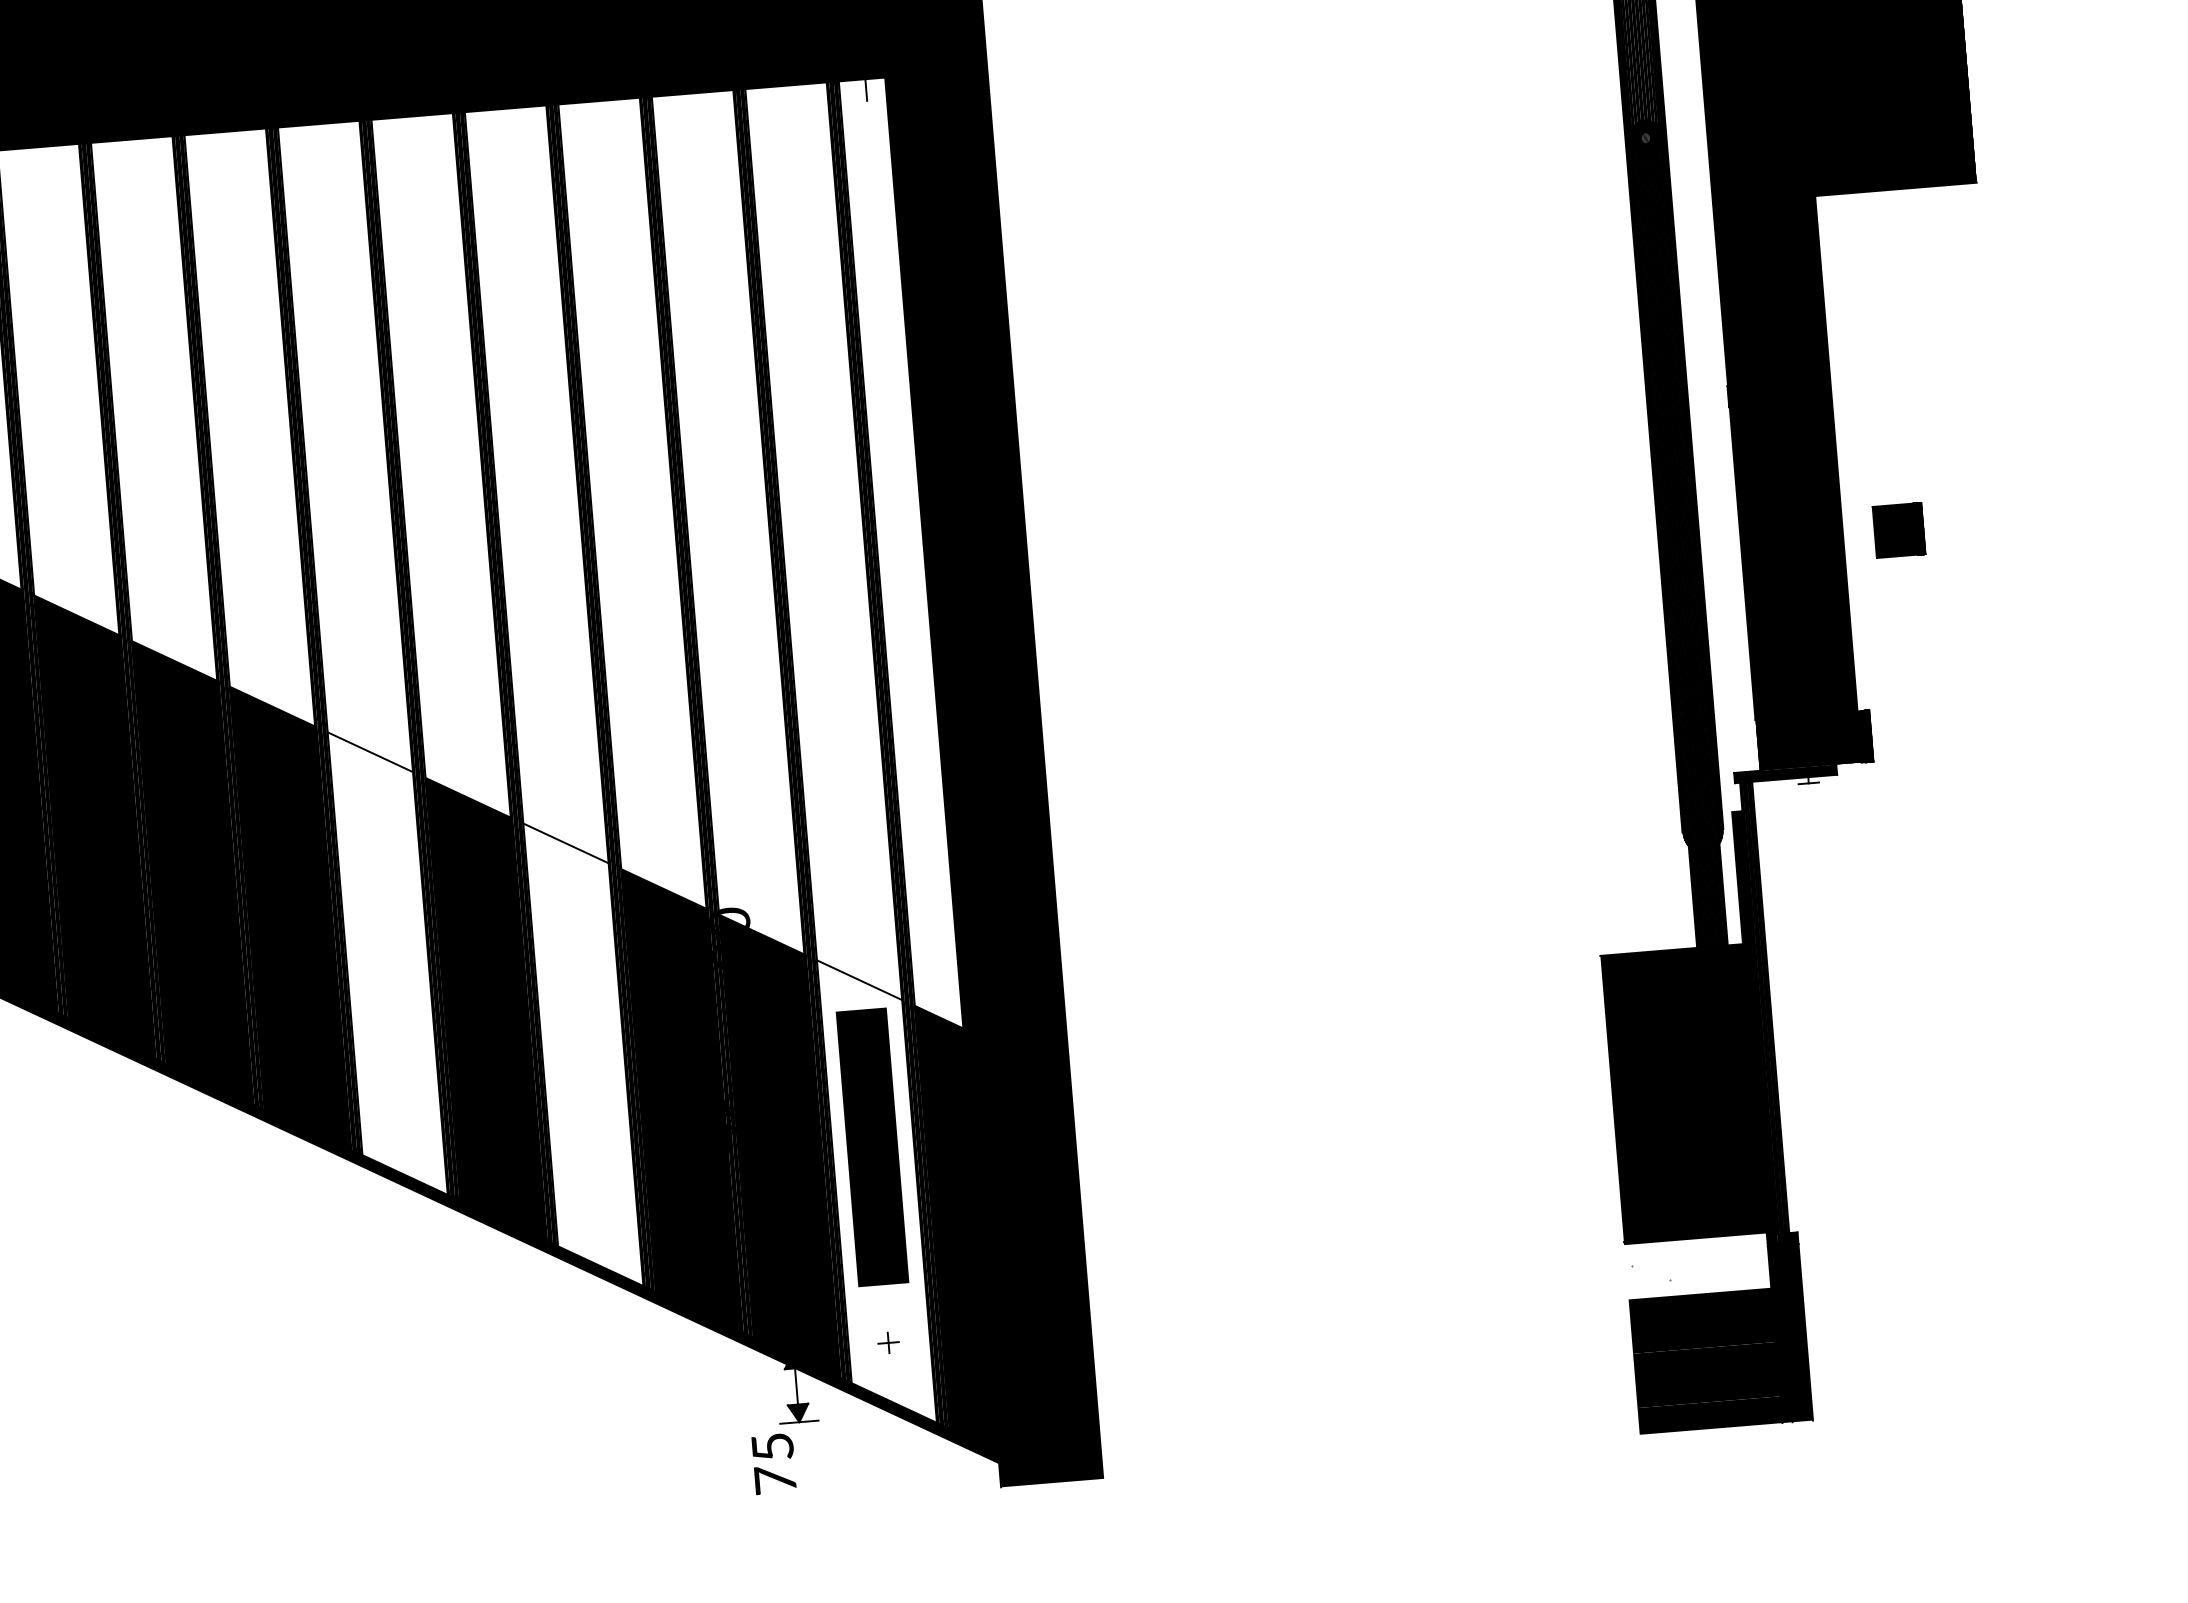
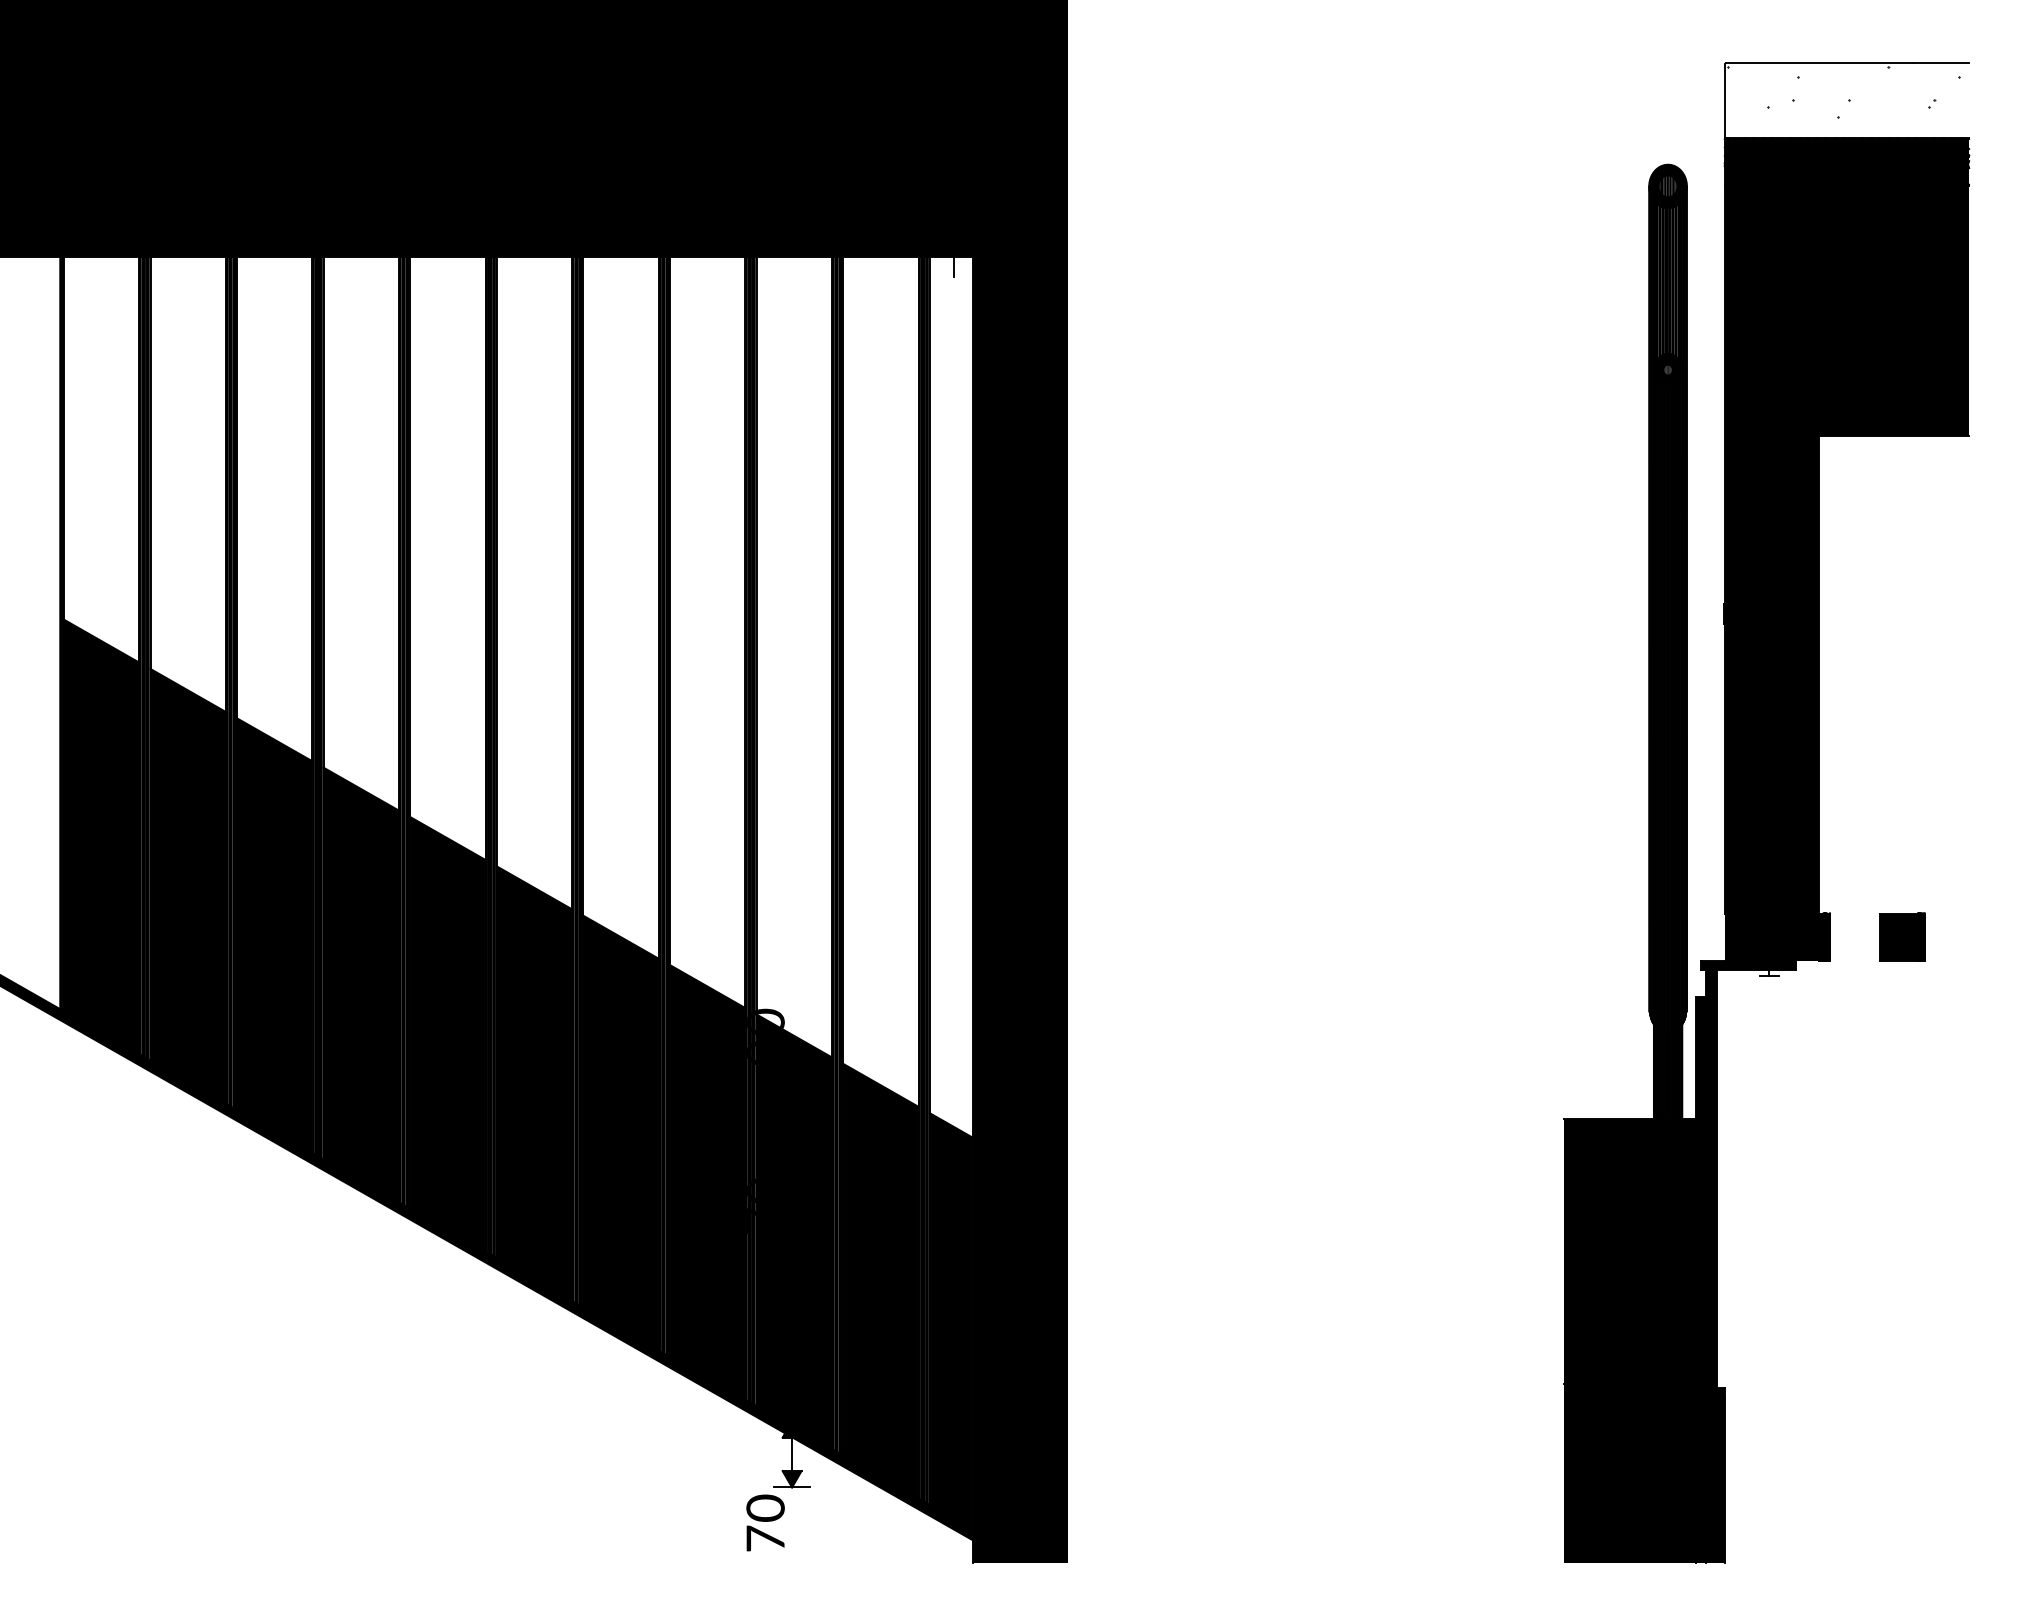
part: (1899, 529) -> (1902, 936), moved
fill: (387, 963) -> (447, 1034), added
fill: (582, 1054) -> (620, 1132), added
fill: (876, 1190) -> (880, 1280), added
fill: (1697, 1265) -> (1630, 1411), added
text: (772, 1446) -> (765, 1507), 75 -> 70

